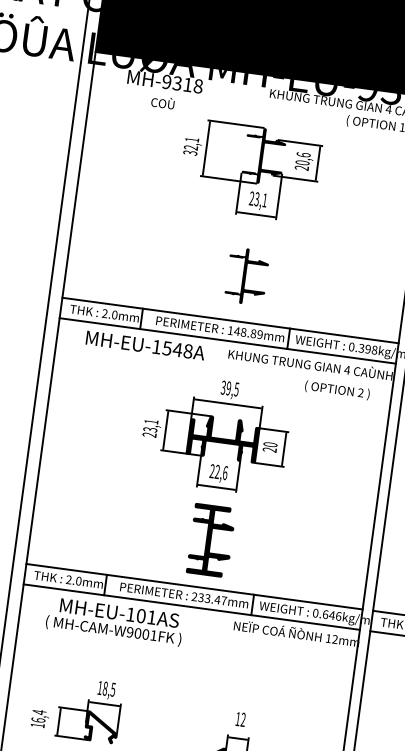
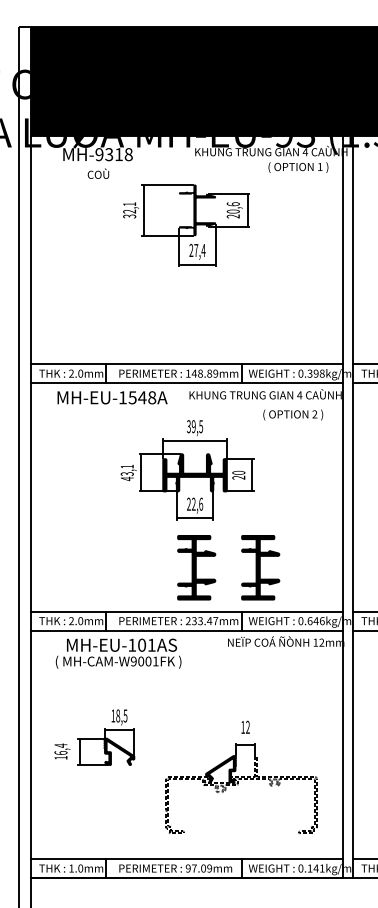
text: (260, 199) -> (199, 250), 23,1 -> 27,4
part: (246, 275) -> (196, 321), removed
text: (148, 434) -> (126, 478), 23,1 -> 43,1
part: (280, 549) -> (260, 567), added

